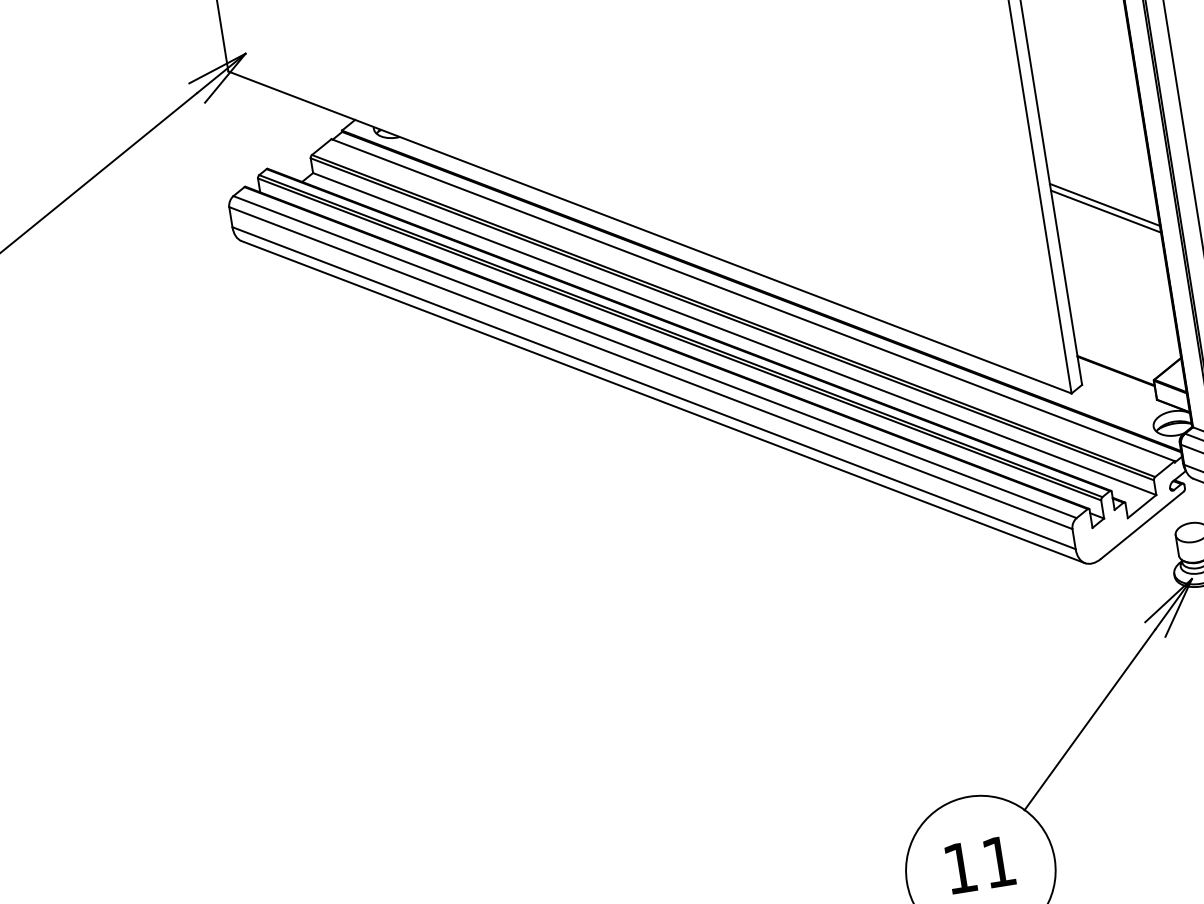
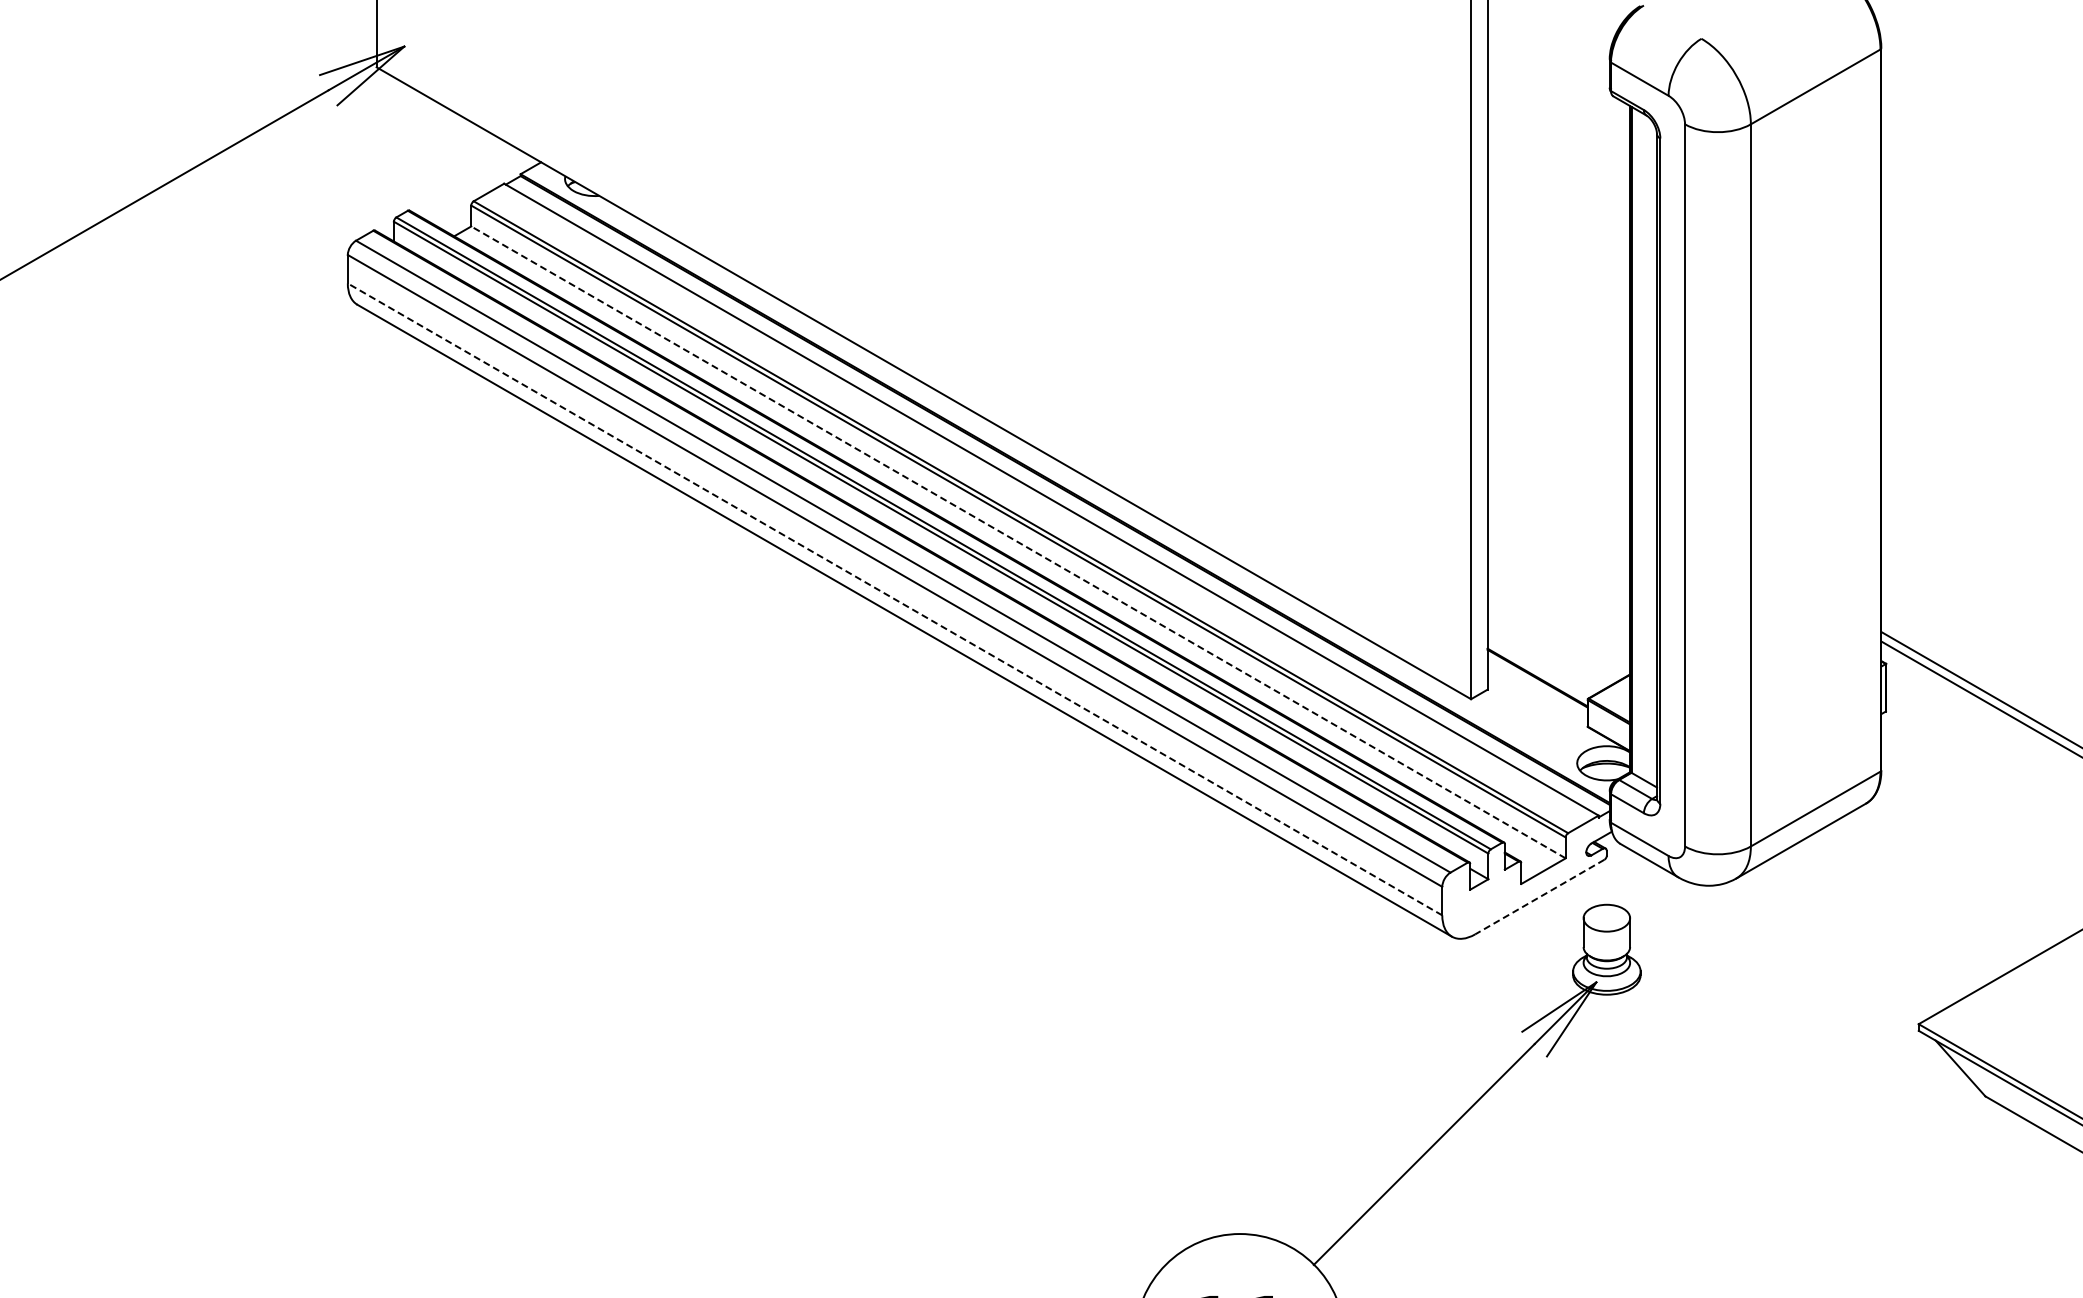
line: (1104, 204) -> (1558, 445), removed
line: (1105, 211) -> (1558, 455), removed
line: (734, 334) -> (1018, 542), solid -> dashed
line: (654, 388) -> (895, 599), solid -> dashed
line: (1142, 525) -> (1539, 897), solid -> dashed

